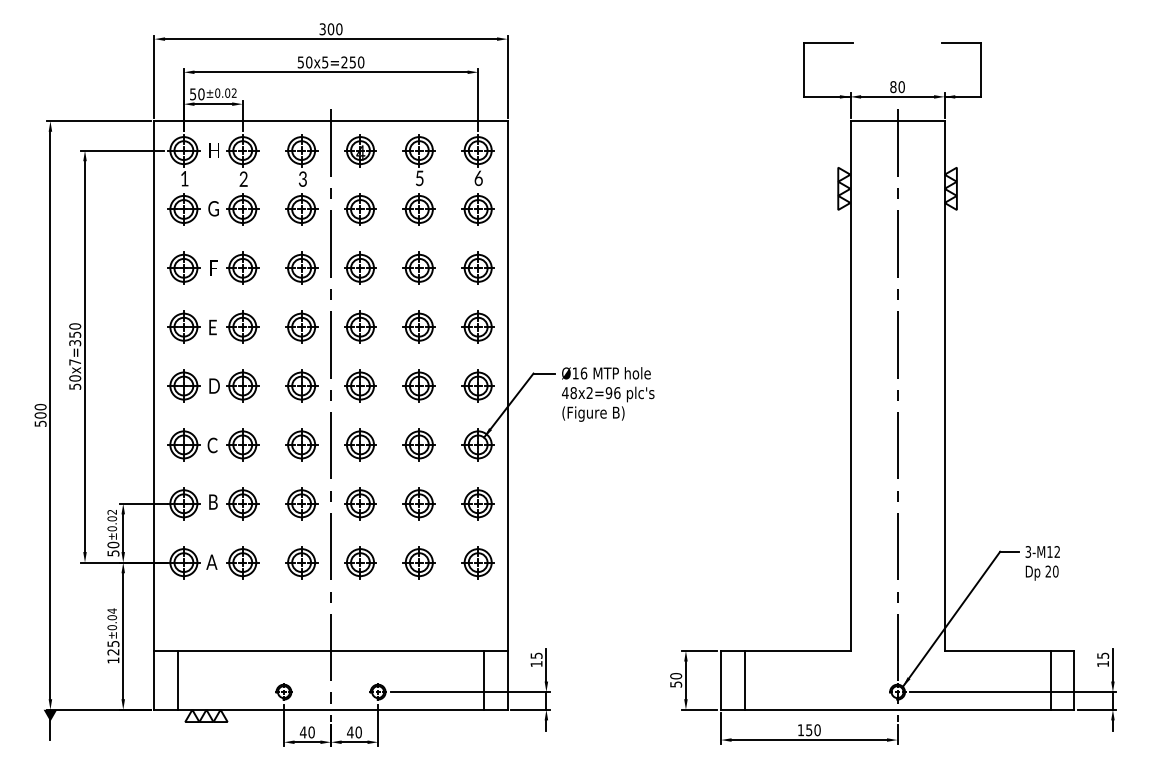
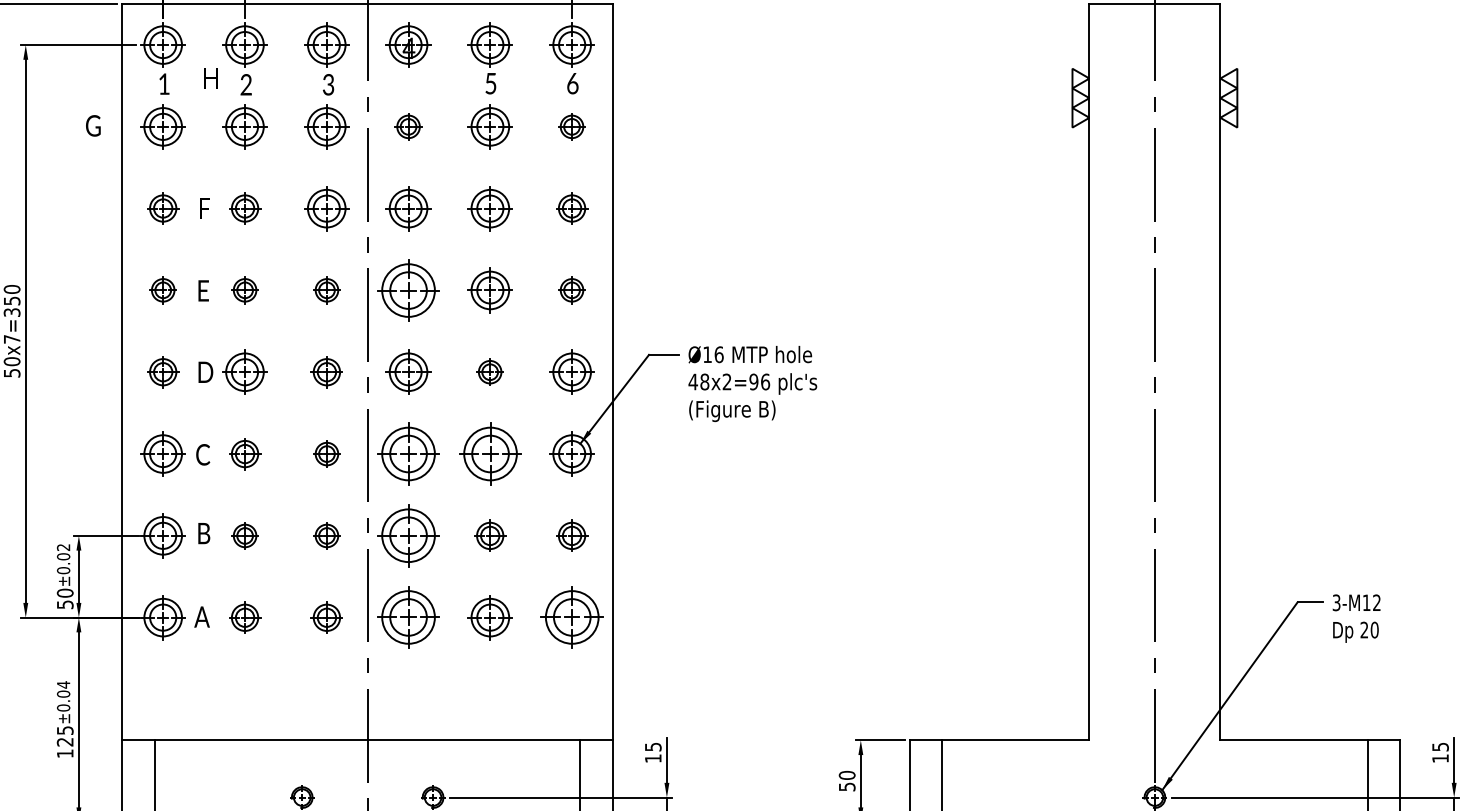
text: (213, 150) -> (209, 78), moved
text: (213, 208) -> (93, 125), moved
part: (360, 209) -> (408, 126), size x0.6
part: (477, 209) -> (571, 126), size x0.6
part: (183, 267) -> (162, 207), size x0.7
part: (242, 267) -> (244, 207), size x0.7
part: (477, 267) -> (571, 207), size x0.7
part: (183, 326) -> (162, 289), size x0.6
part: (242, 326) -> (244, 289), size x0.6
part: (301, 326) -> (326, 289), size x0.6
part: (360, 326) -> (408, 289), size x1.4
part: (477, 326) -> (571, 289), size x0.6
part: (183, 385) -> (162, 371), size x0.7
part: (301, 385) -> (326, 371), size x0.7
part: (418, 385) -> (489, 371), size x0.6
part: (242, 444) -> (244, 453), size x0.7
part: (301, 444) -> (326, 453), size x0.6
part: (360, 444) -> (408, 453), size x1.4
part: (418, 444) -> (489, 453), size x1.4
part: (242, 503) -> (244, 535), size x0.6
part: (301, 503) -> (326, 535), size x0.6
part: (360, 503) -> (408, 535), size x1.4
part: (418, 503) -> (489, 535), size x0.7
part: (477, 503) -> (571, 535), size x0.7
part: (242, 562) -> (244, 617), size x0.7
part: (301, 562) -> (326, 617), size x0.7
part: (360, 562) -> (408, 617), size x1.4
part: (477, 562) -> (571, 617), size x1.4

